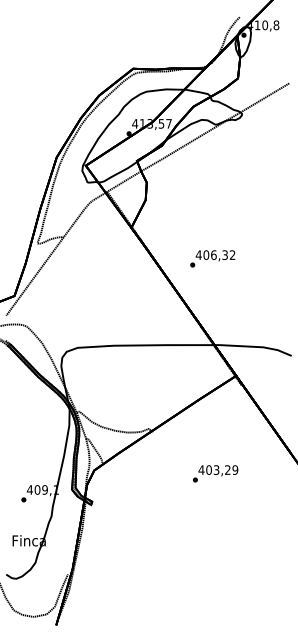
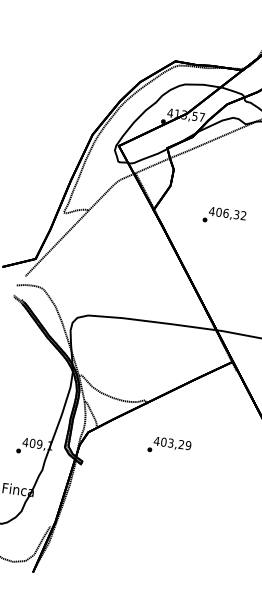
text: (212, 258) -> (224, 216), moved
text: (215, 473) -> (169, 446), moved

